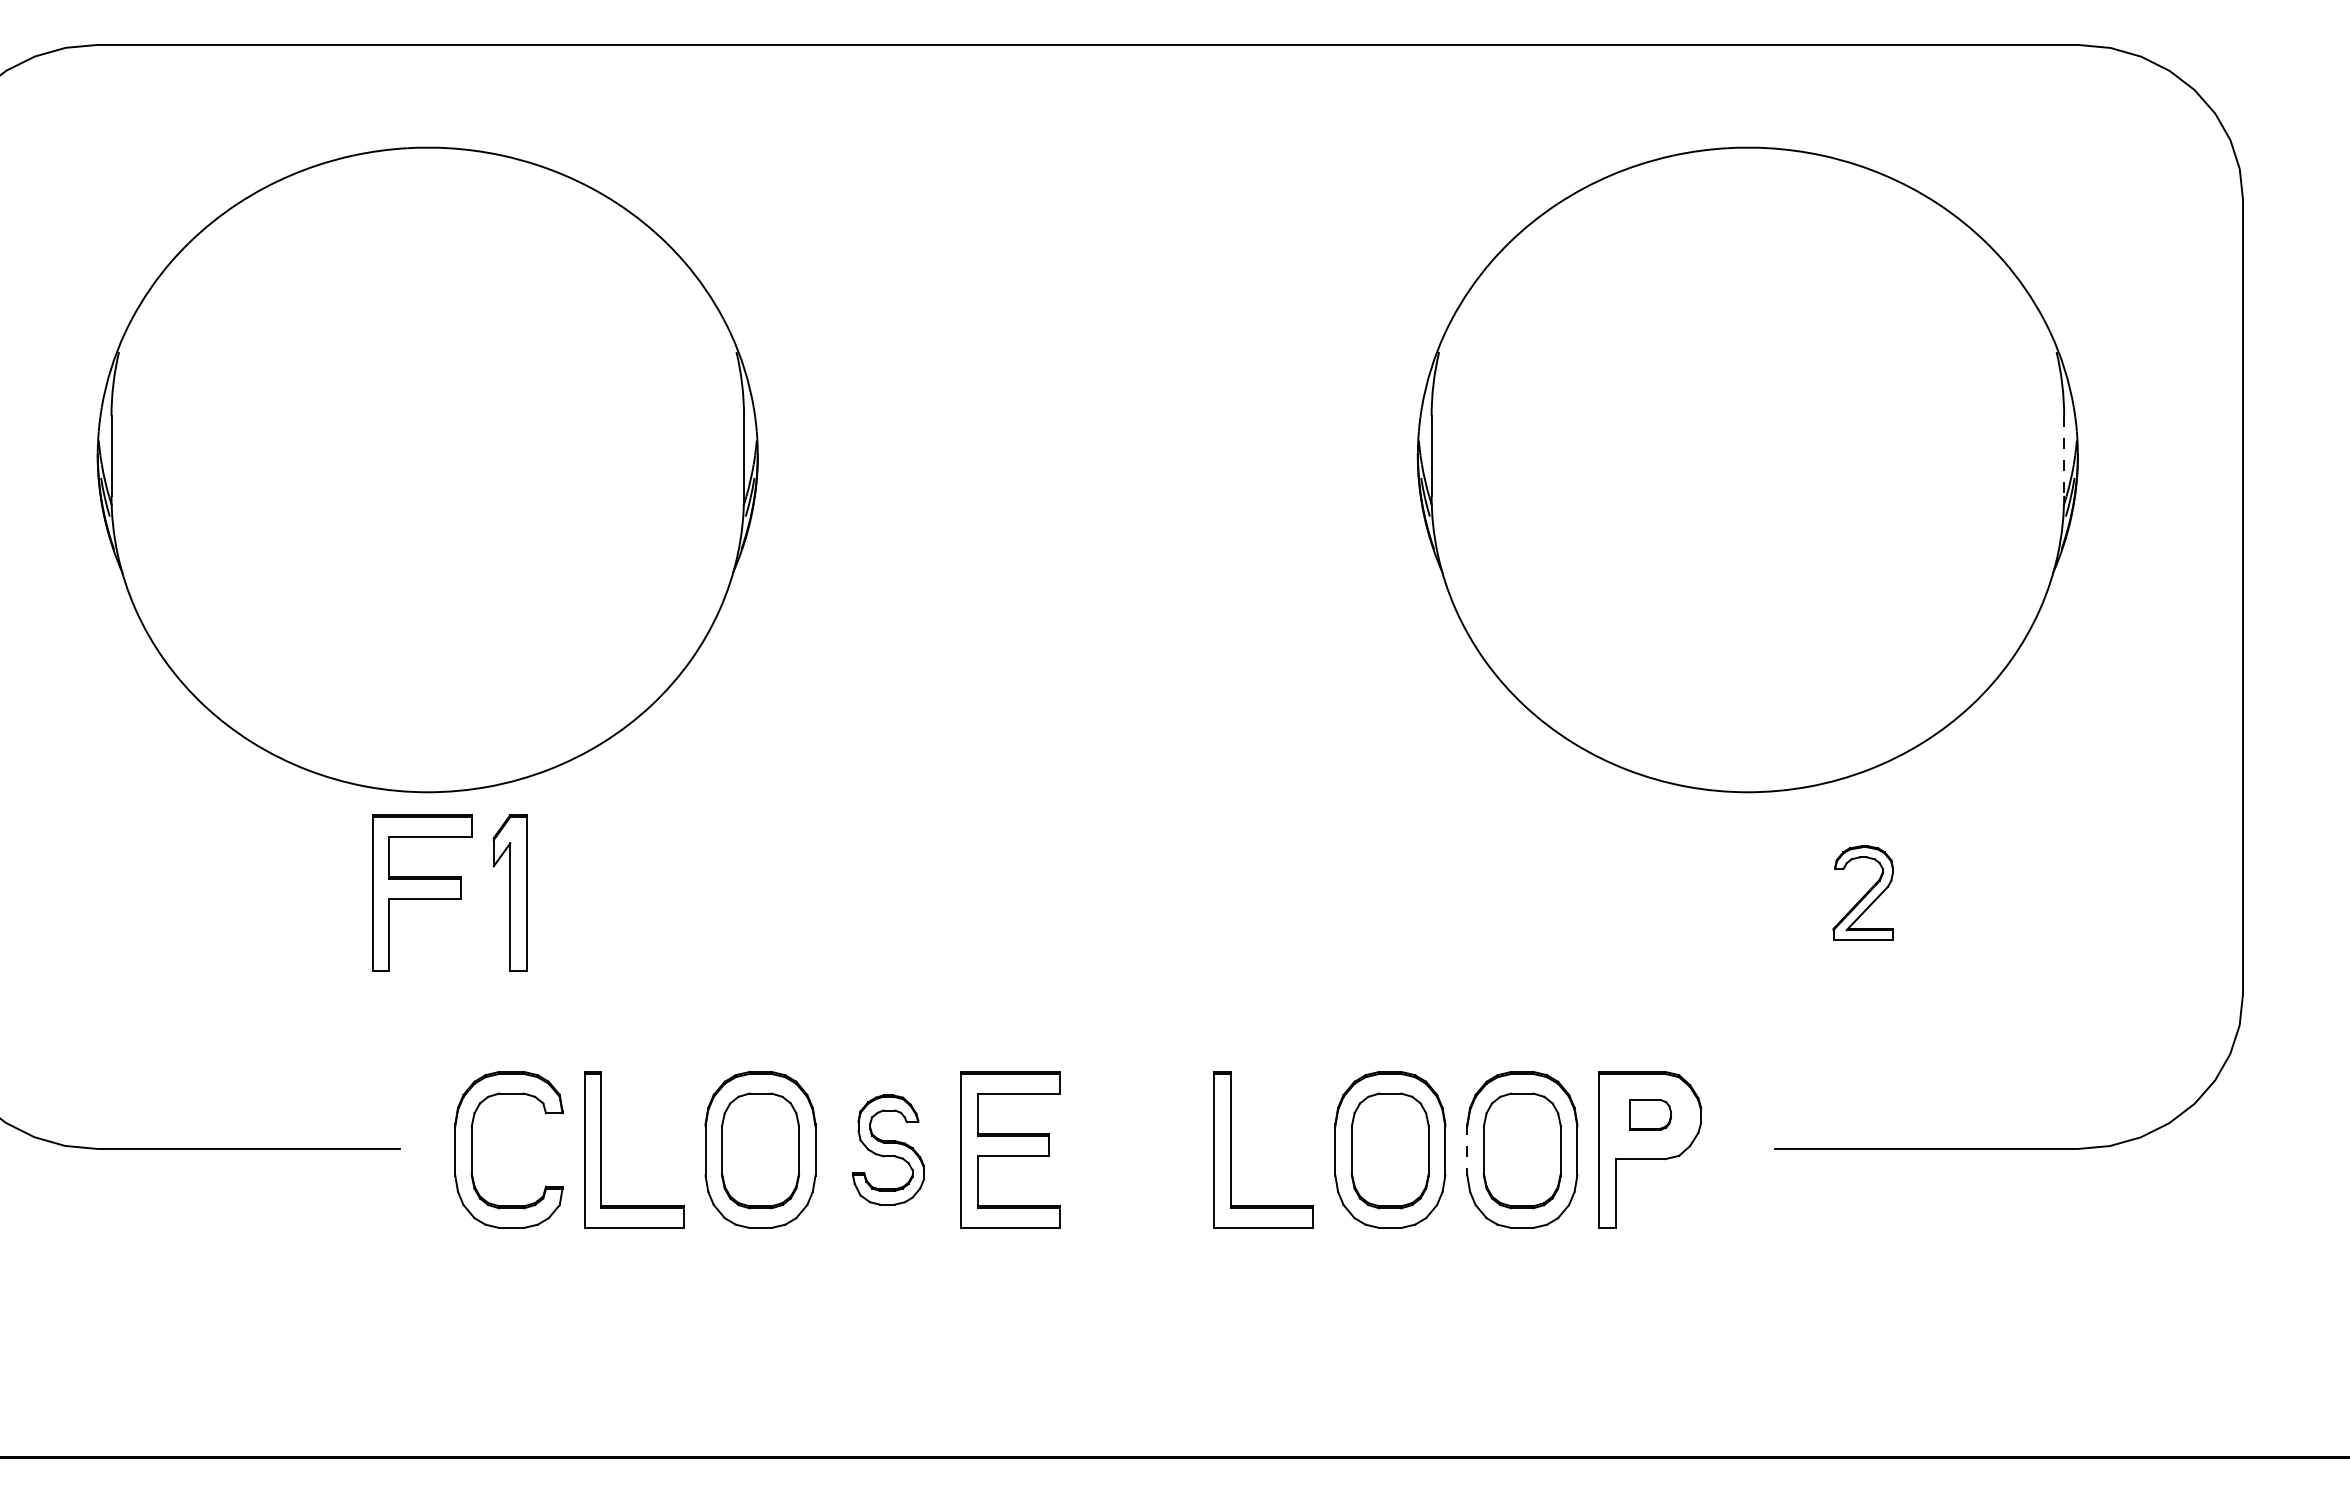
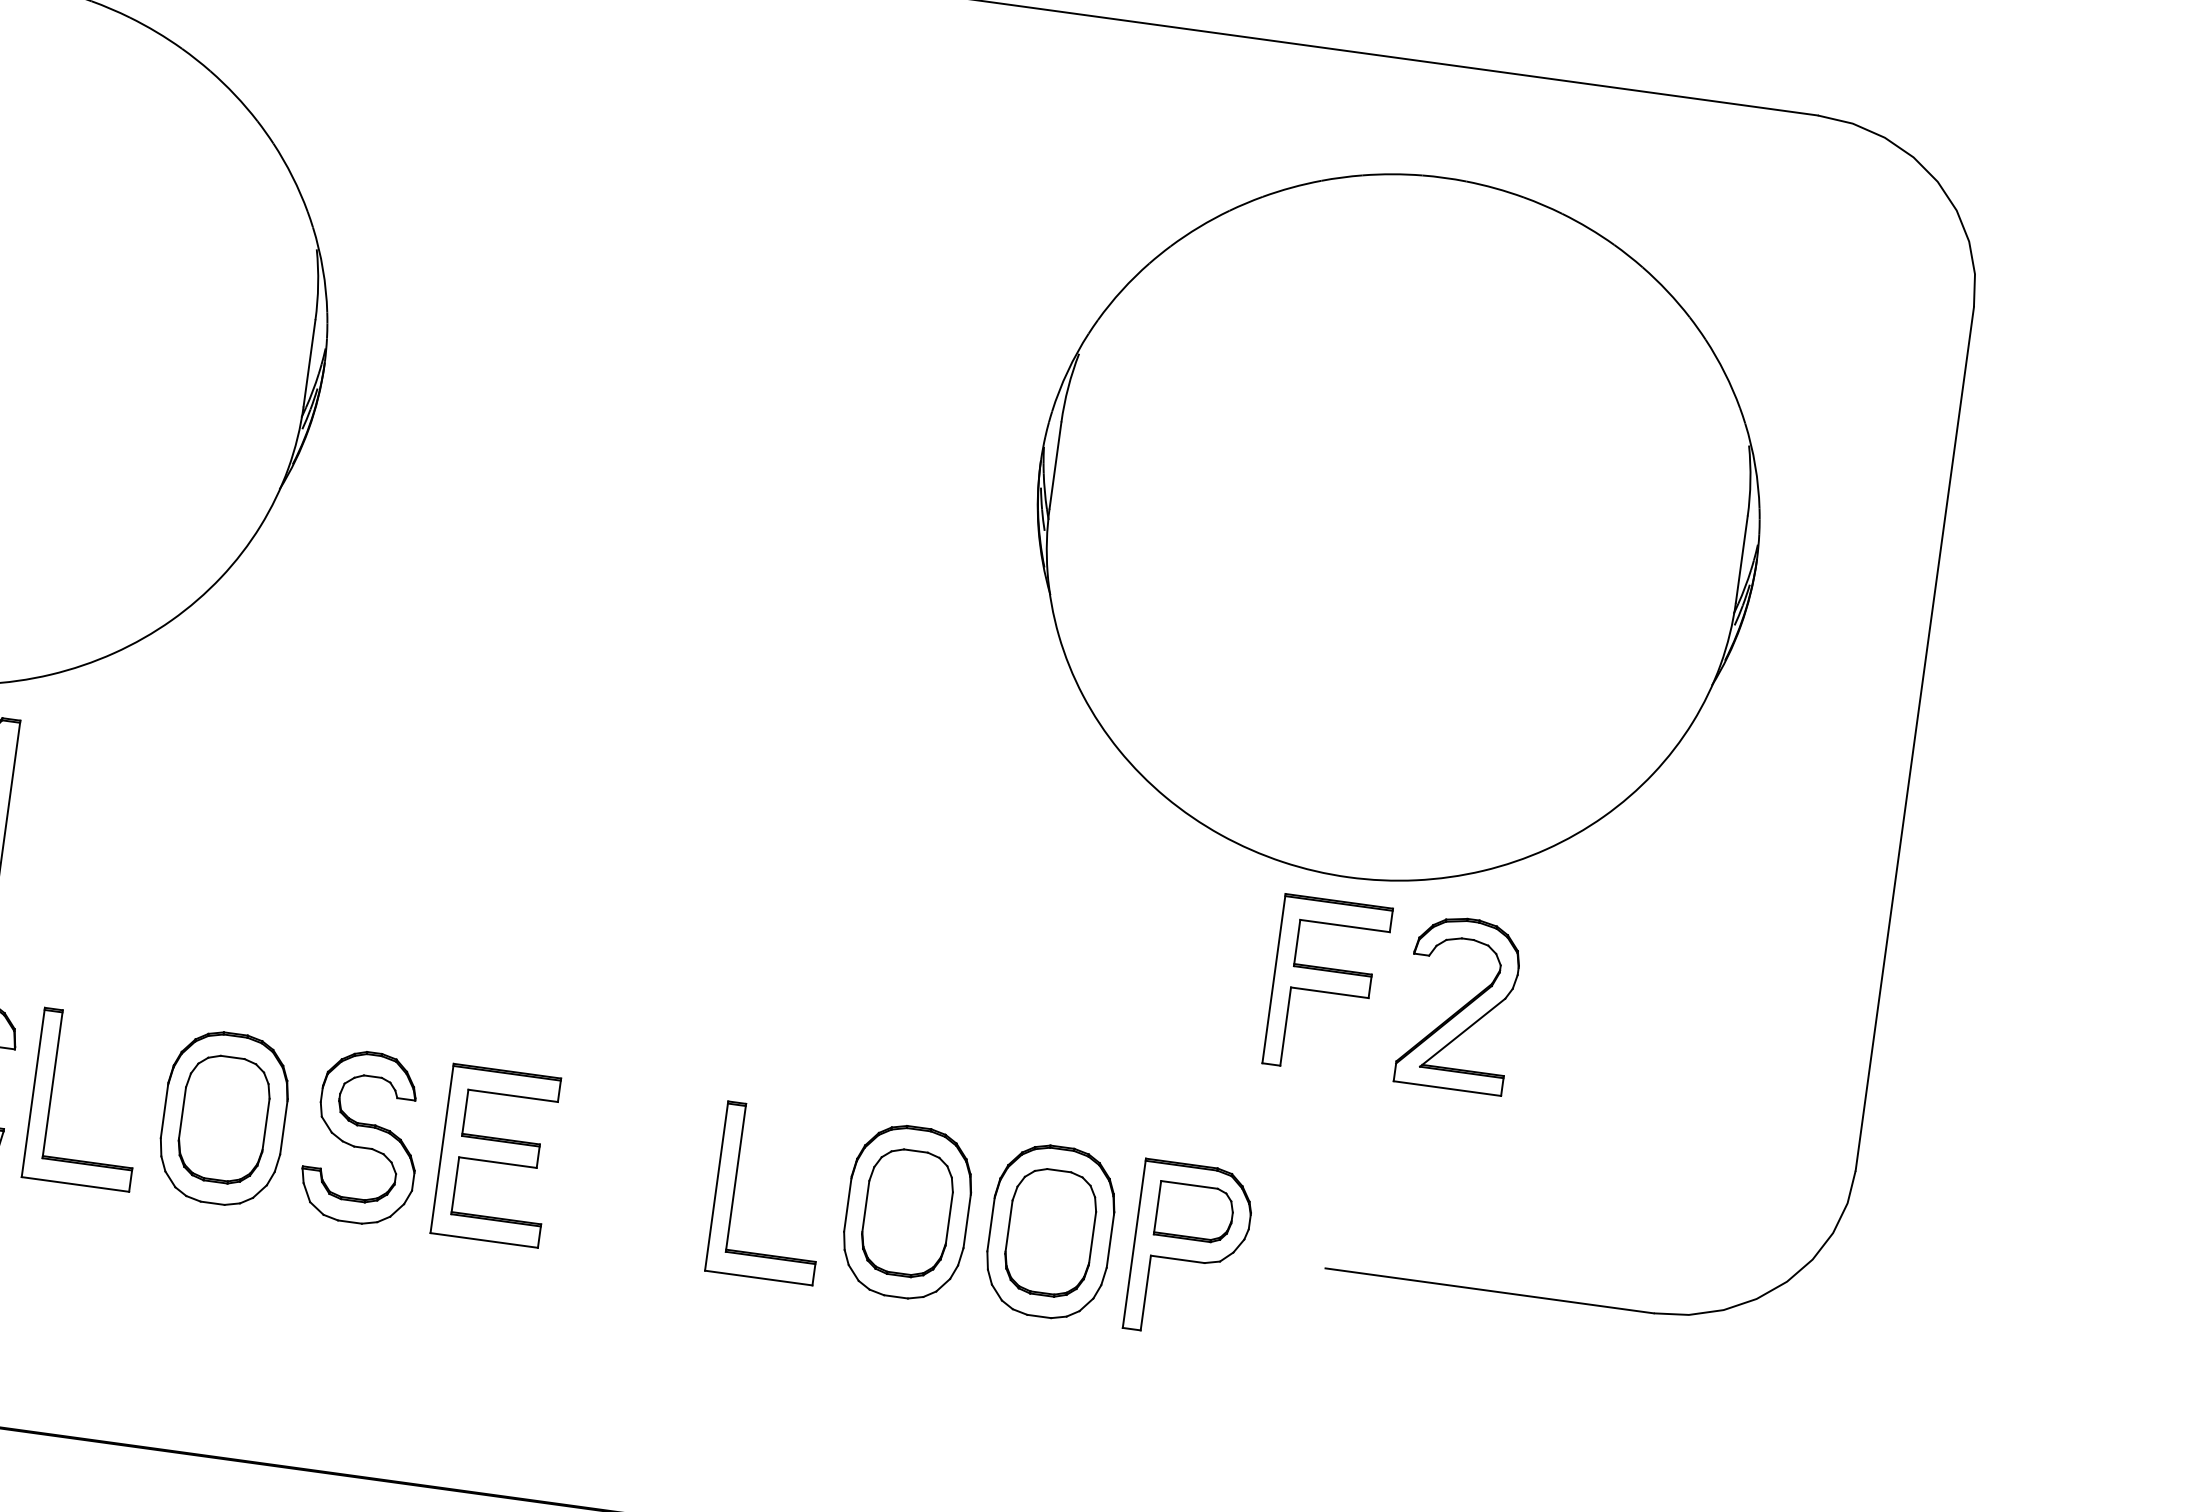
line: (2064, 456) -> (1742, 560), dashed -> solid
part: (1742, 892) -> (1327, 985), added
part: (1862, 892) -> (1458, 1003), size x1.67
part: (1650, 1114) -> (1195, 1212), size x1.67
part: (888, 1149) -> (363, 1137), size x1.43
line: (1467, 1149) -> (991, 1223), dashed -> solid

